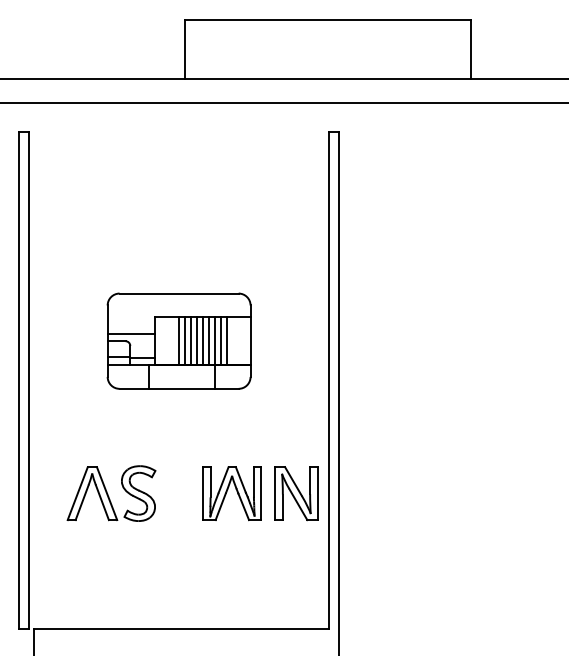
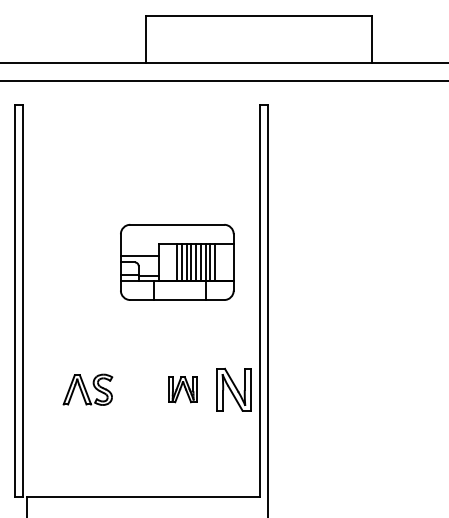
part: (179, 341) -> (177, 262), moved
part: (110, 493) -> (87, 389), size x0.7
part: (231, 493) -> (182, 389), size x0.6

